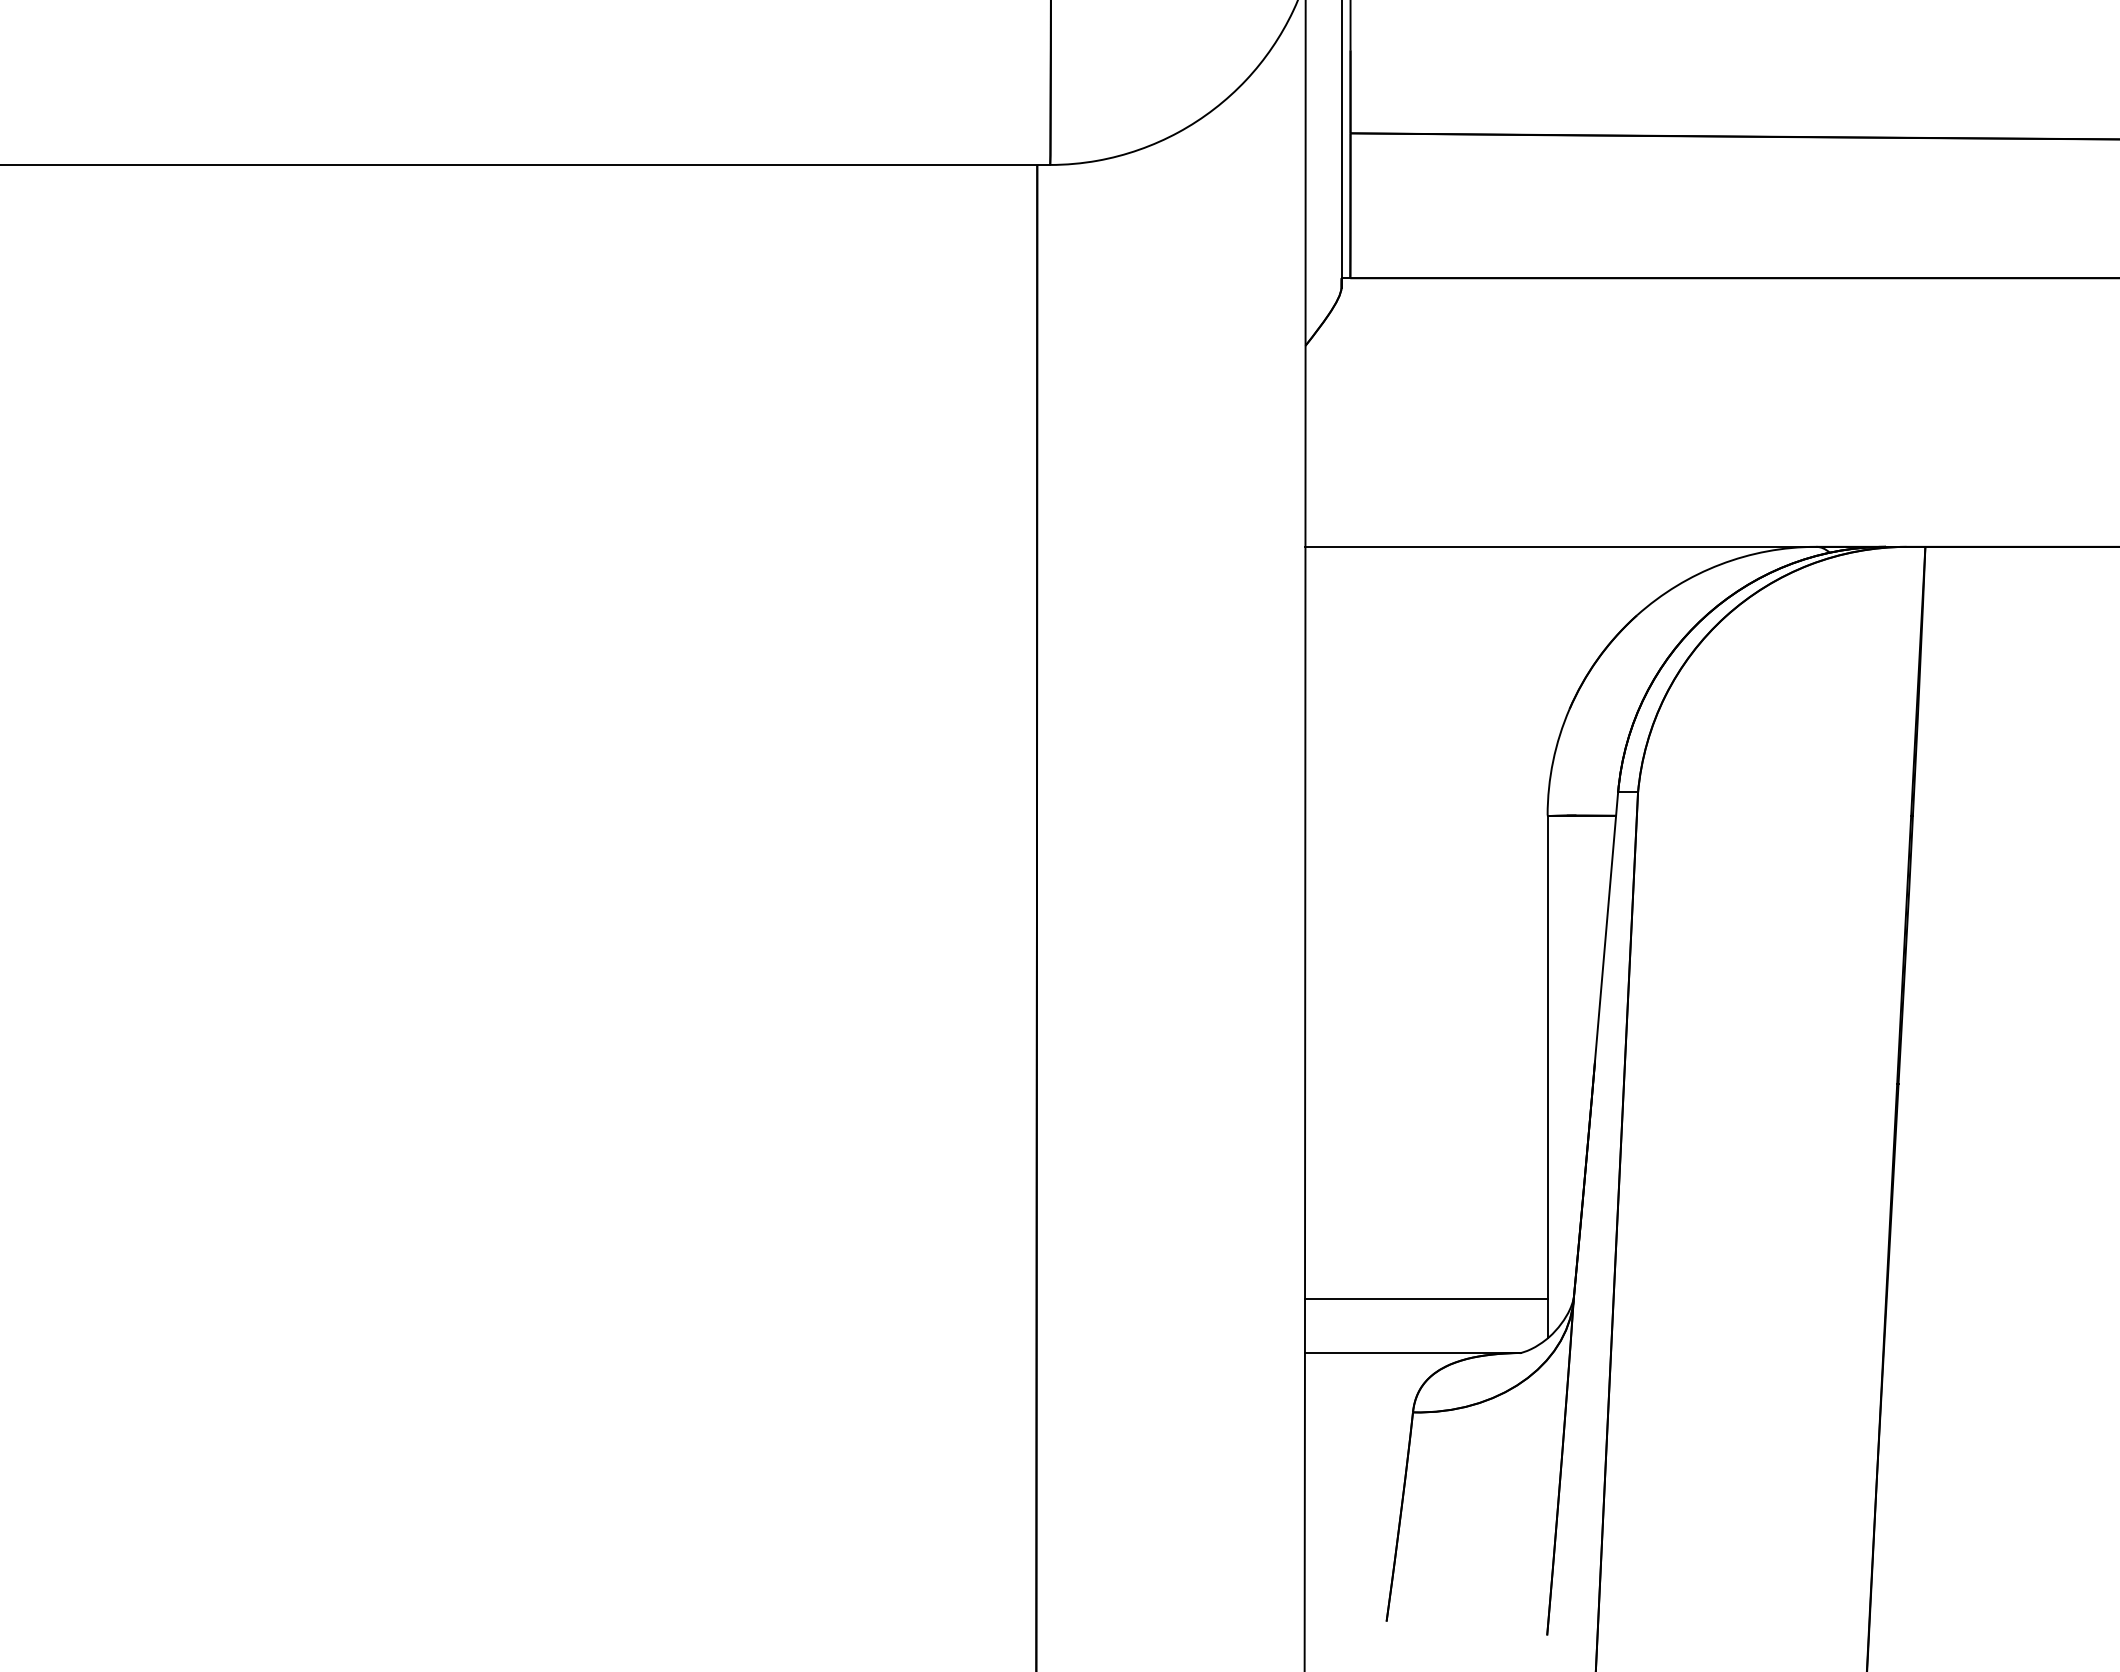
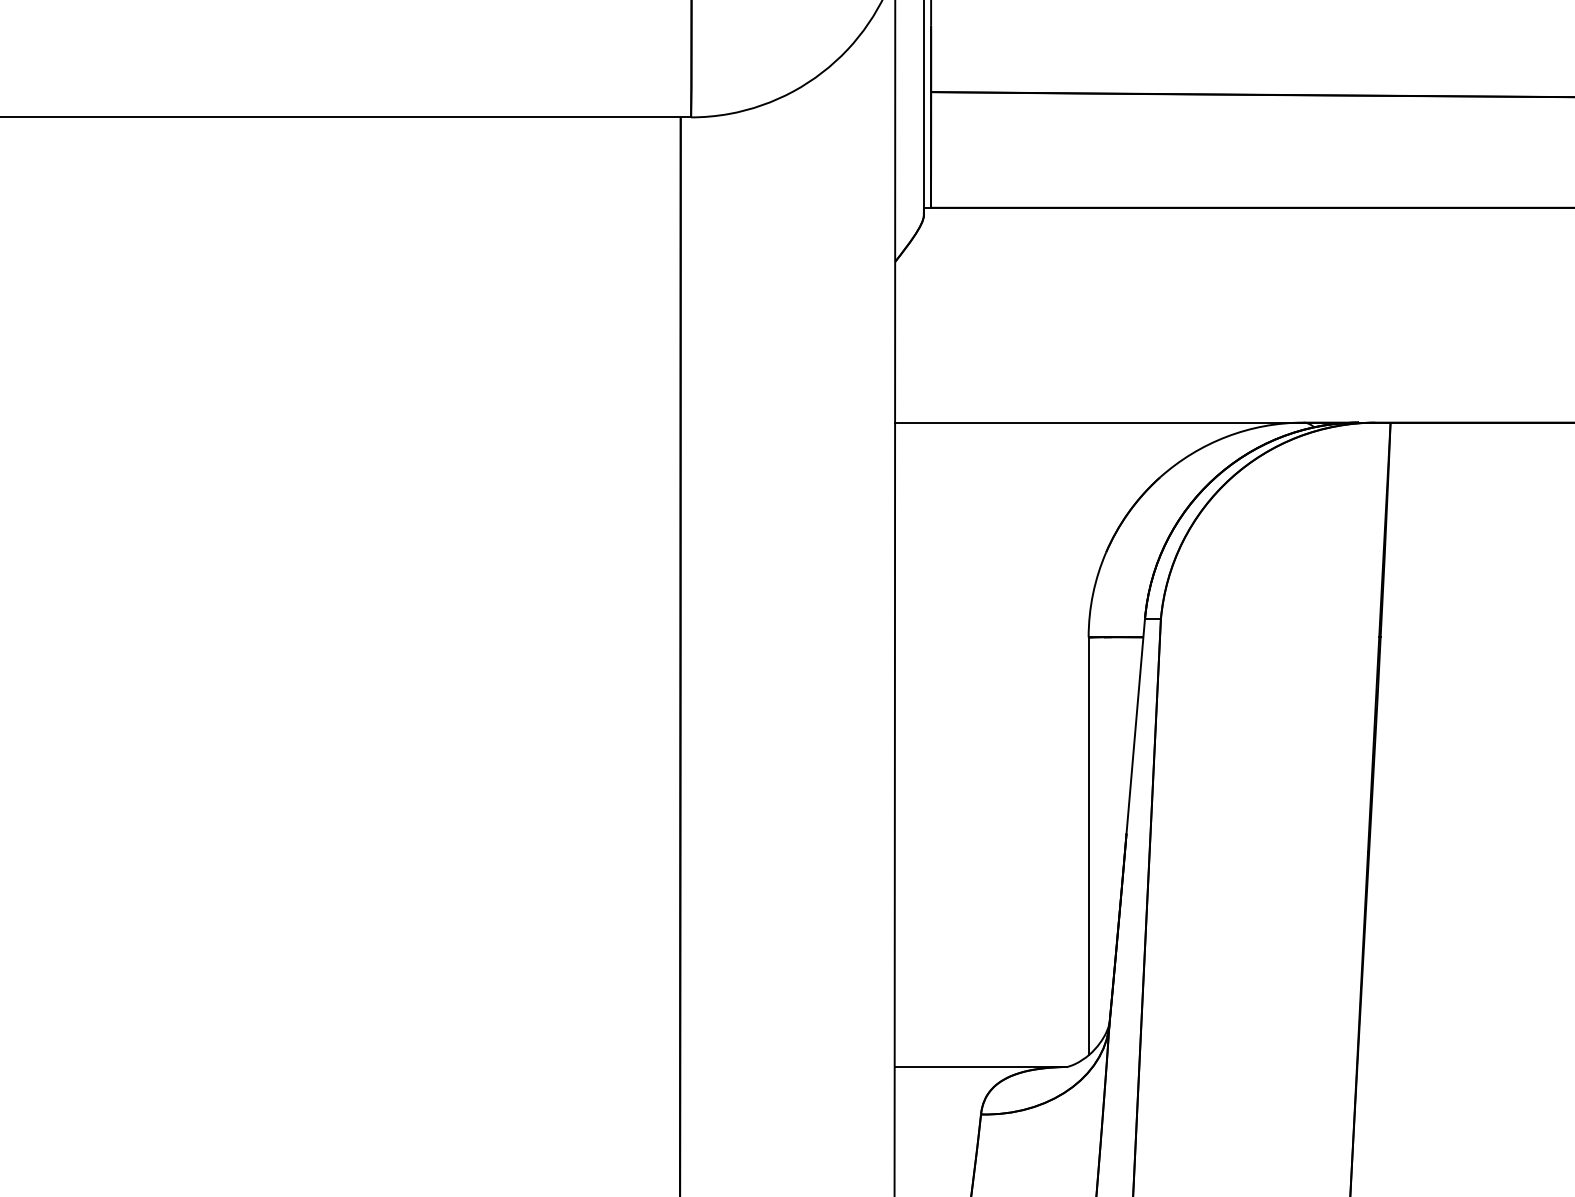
line: (1425, 1299) -> (991, 1024), removed

